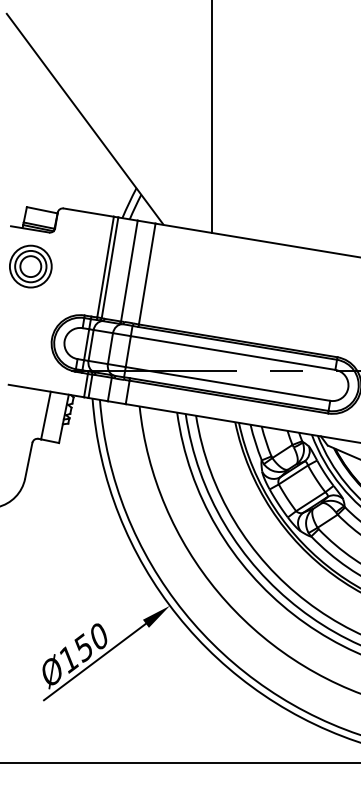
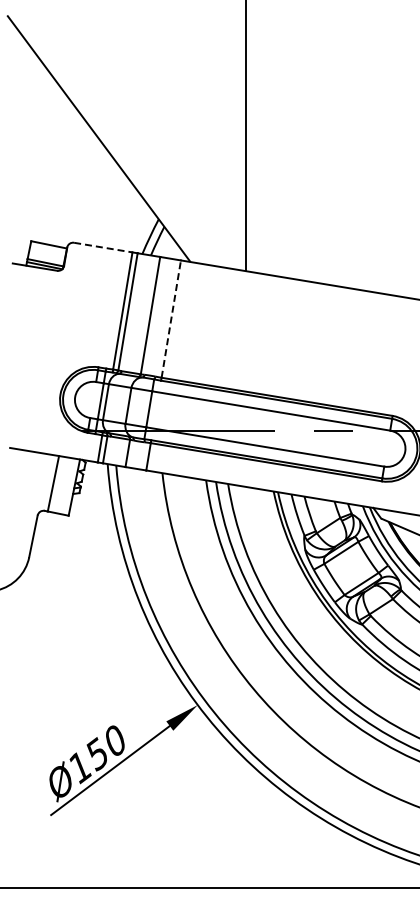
line: (88, 212) -> (103, 247), solid -> dashed
part: (30, 266) -> (35, 310), removed
line: (147, 273) -> (171, 318), solid -> dashed

